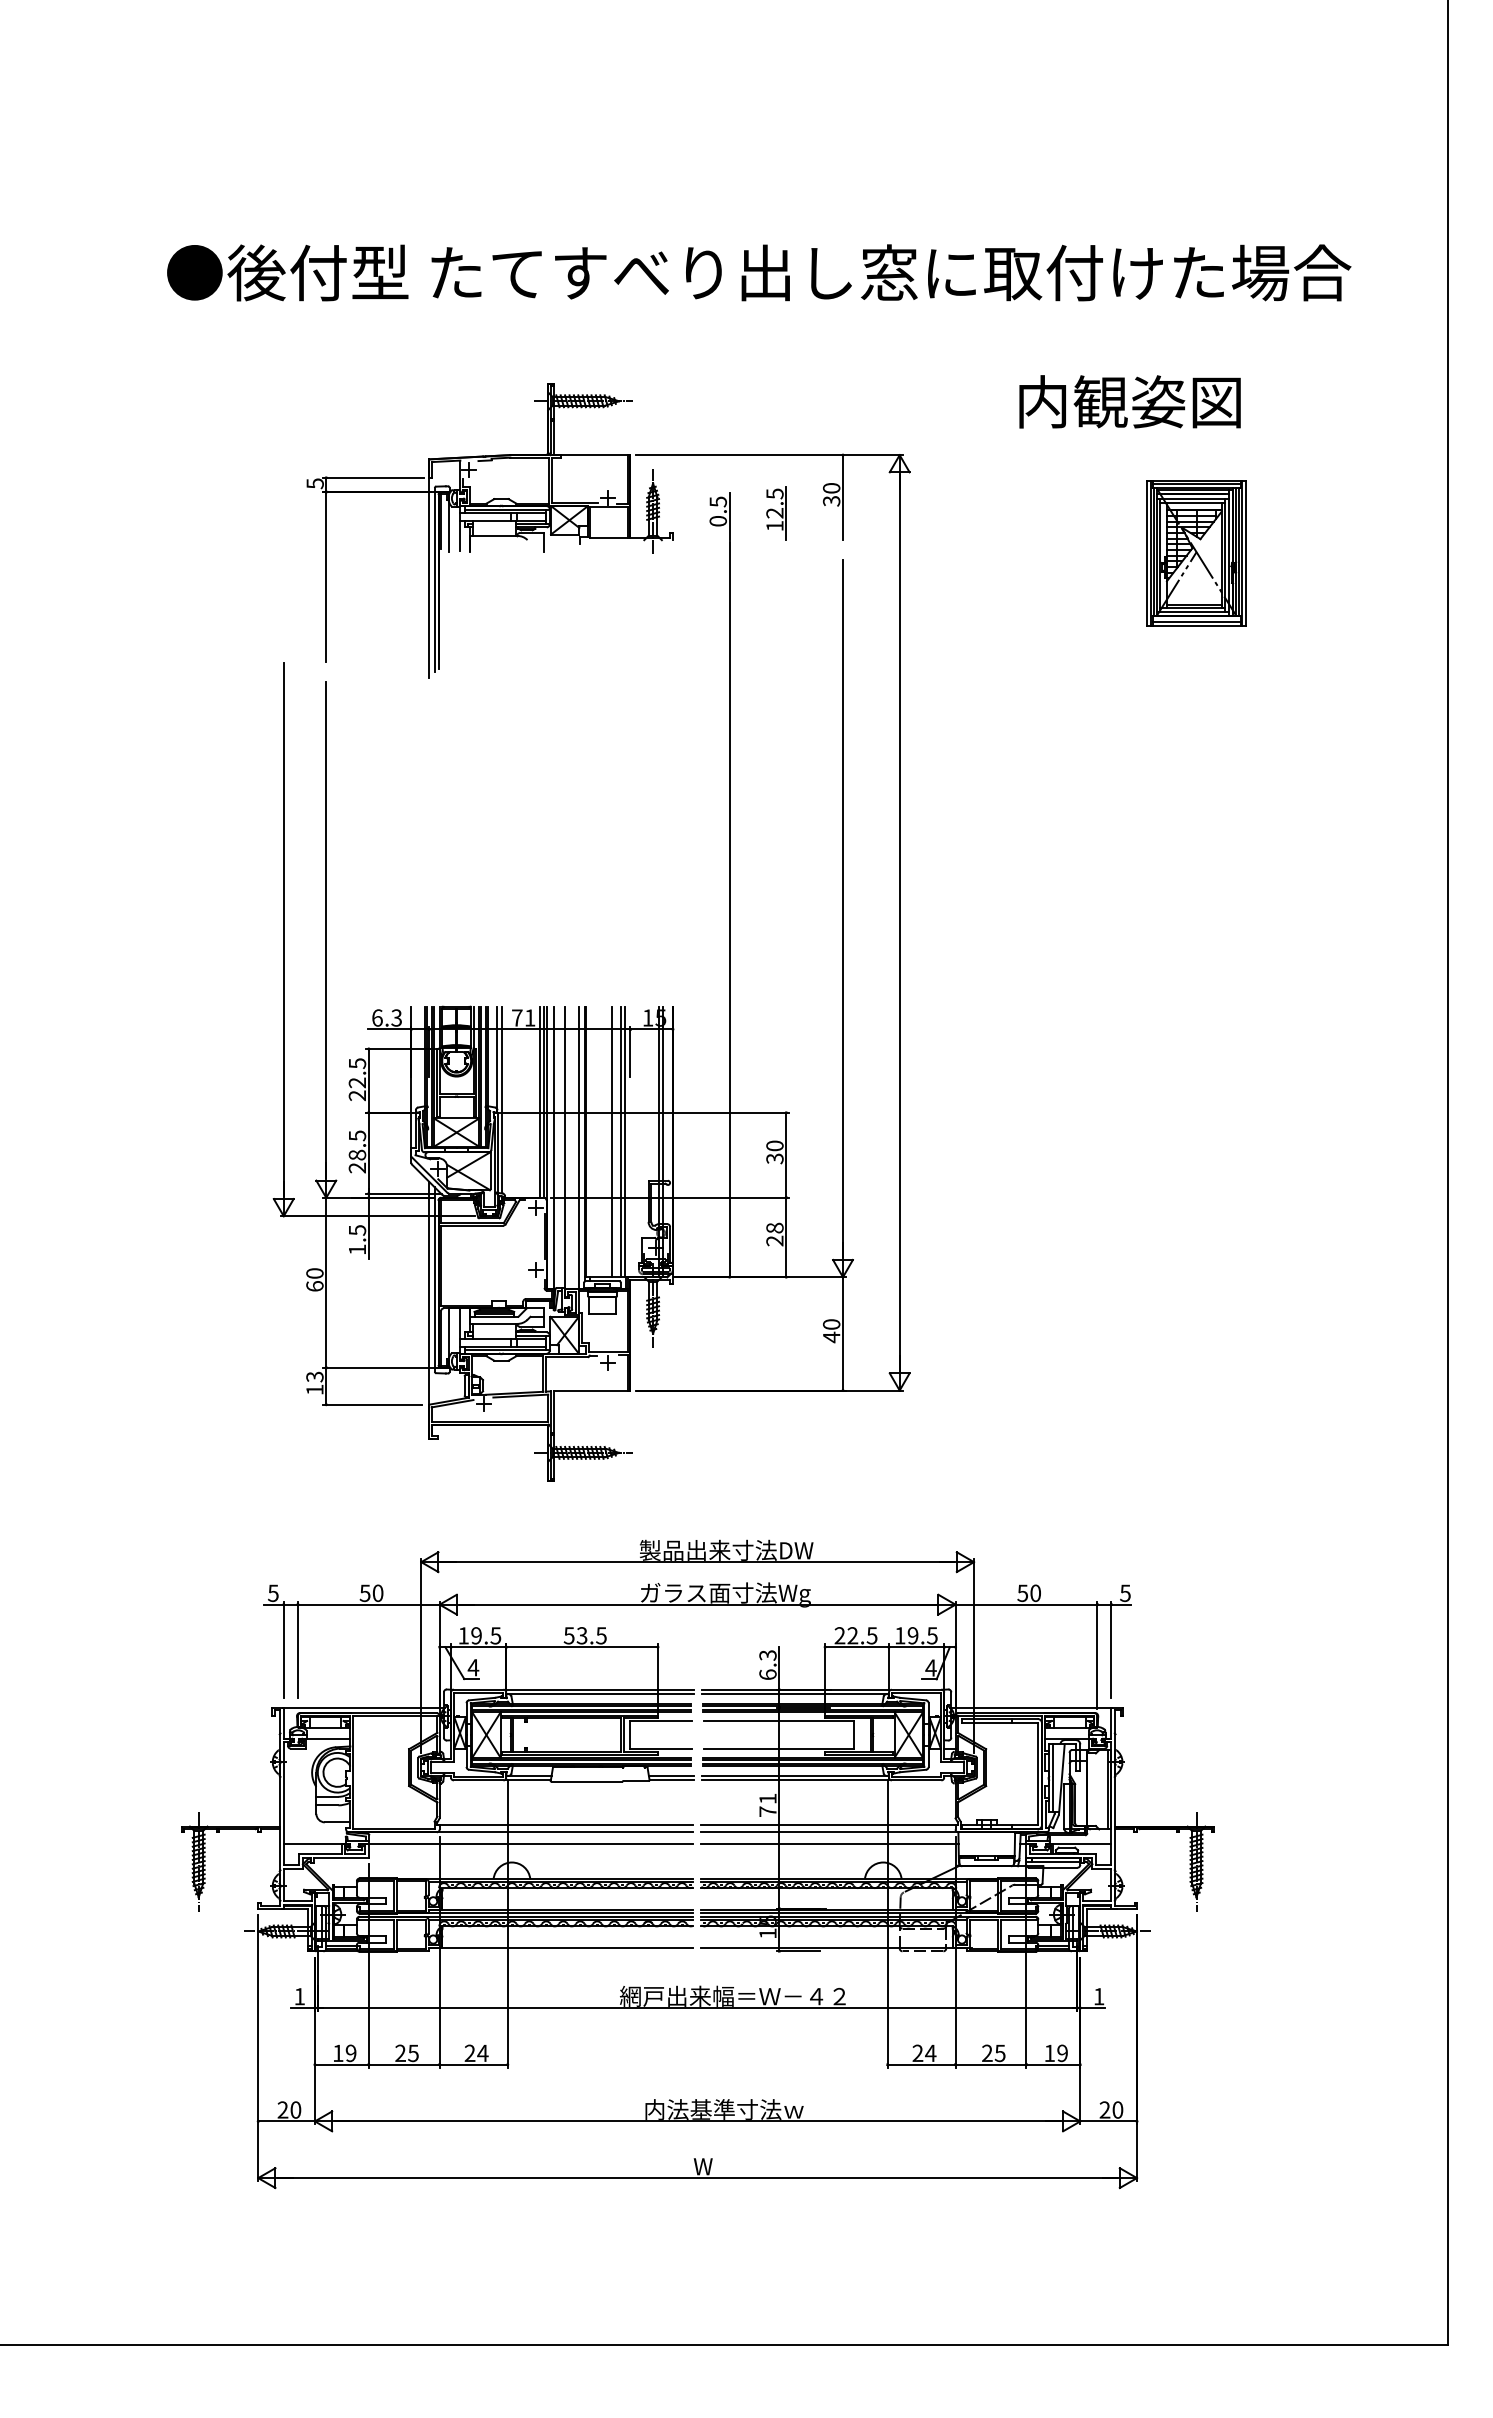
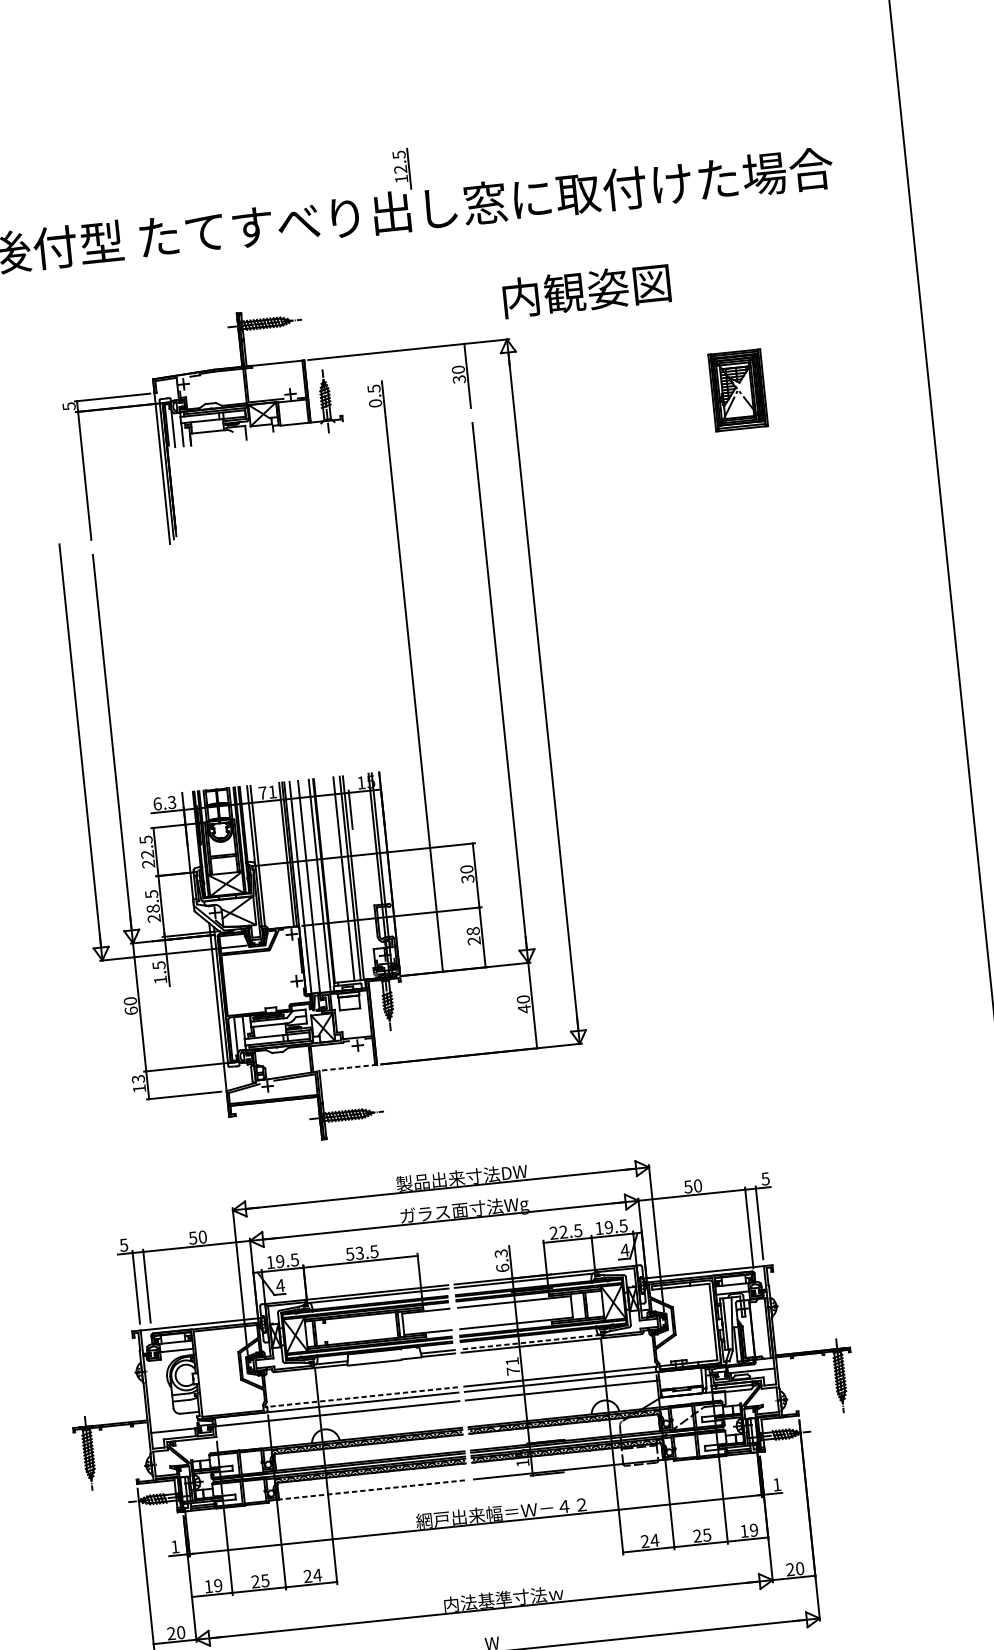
text: (1129, 401) -> (586, 290), moved
part: (776, 513) -> (401, 169), moved
part: (1196, 553) -> (738, 390), size x0.7
line: (591, 1390) -> (347, 1067), solid -> dashed
line: (794, 1775) -> (530, 1341), solid -> dashed
line: (564, 1825) -> (361, 1397), solid -> dashed
line: (561, 1948) -> (368, 1490), solid -> dashed

